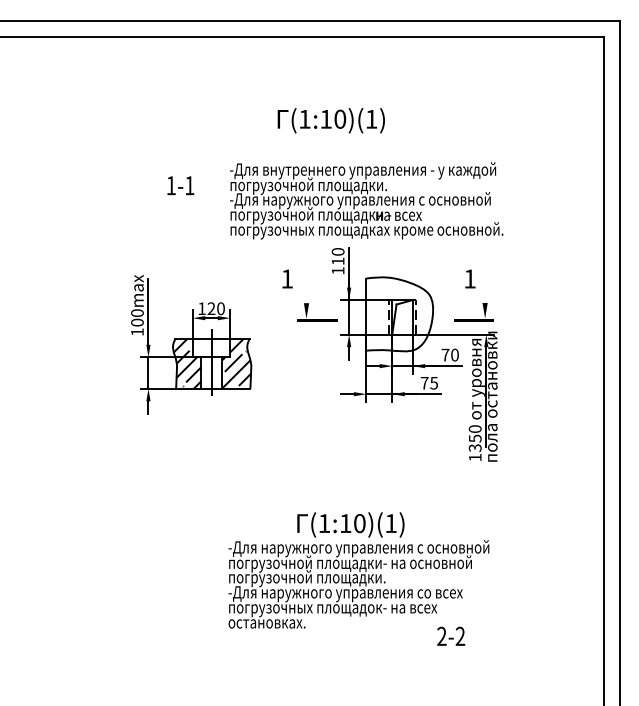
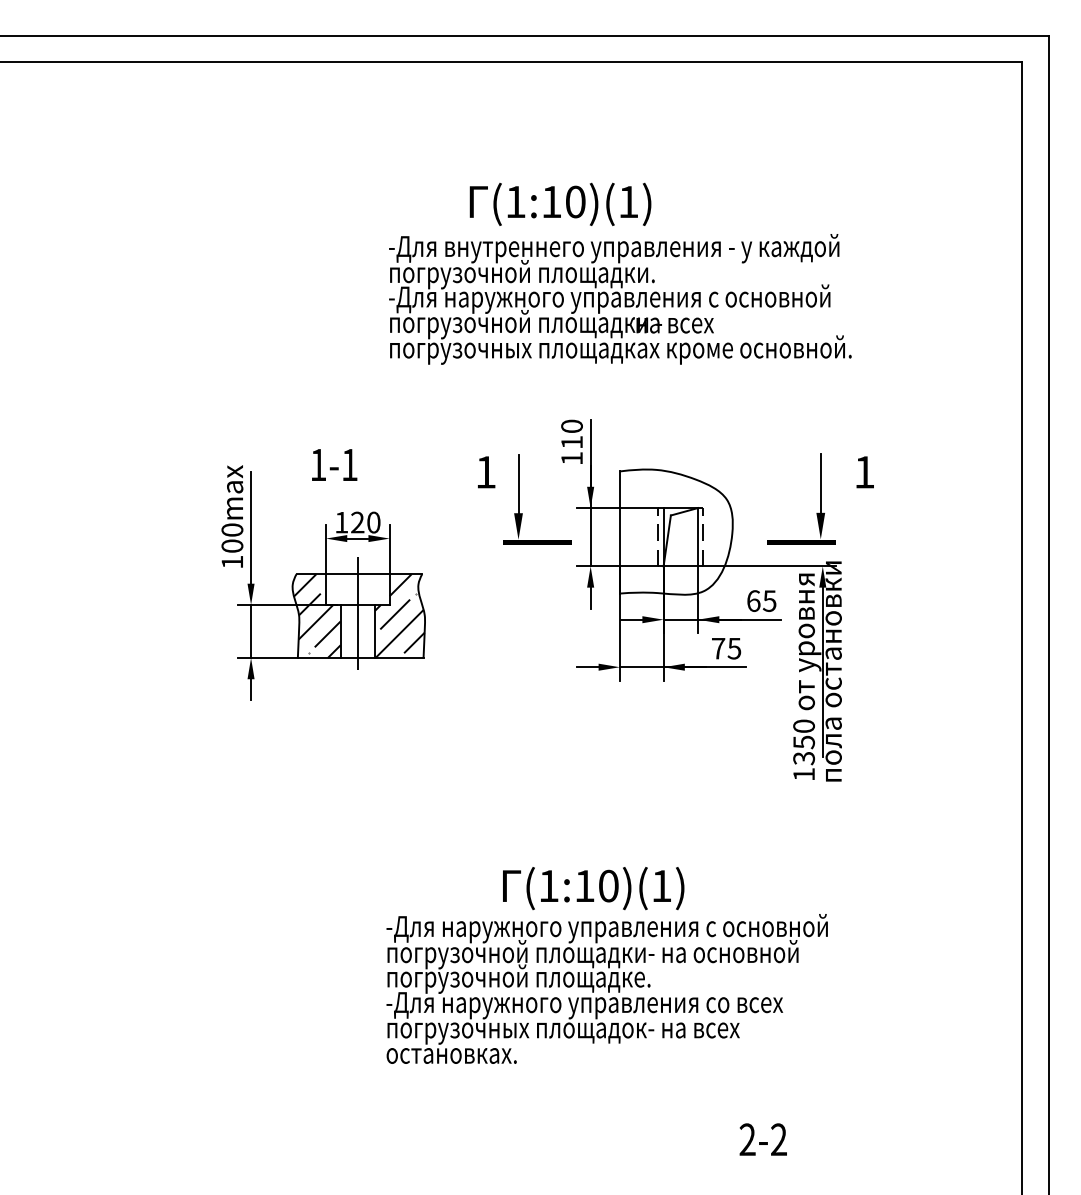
text: (180, 185) -> (334, 464), moved
text: (366, 200) -> (620, 298), moved
text: (470, 278) -> (865, 471), moved
line: (306, 285) -> (518, 483), added
line: (485, 285) -> (821, 483), added
text: (449, 354) -> (760, 600), 70 -> 65
text: (380, 578) -> (643, 979), погрузочной площадки. -> погрузочной площадке.
text: (451, 635) -> (763, 1138), moved

